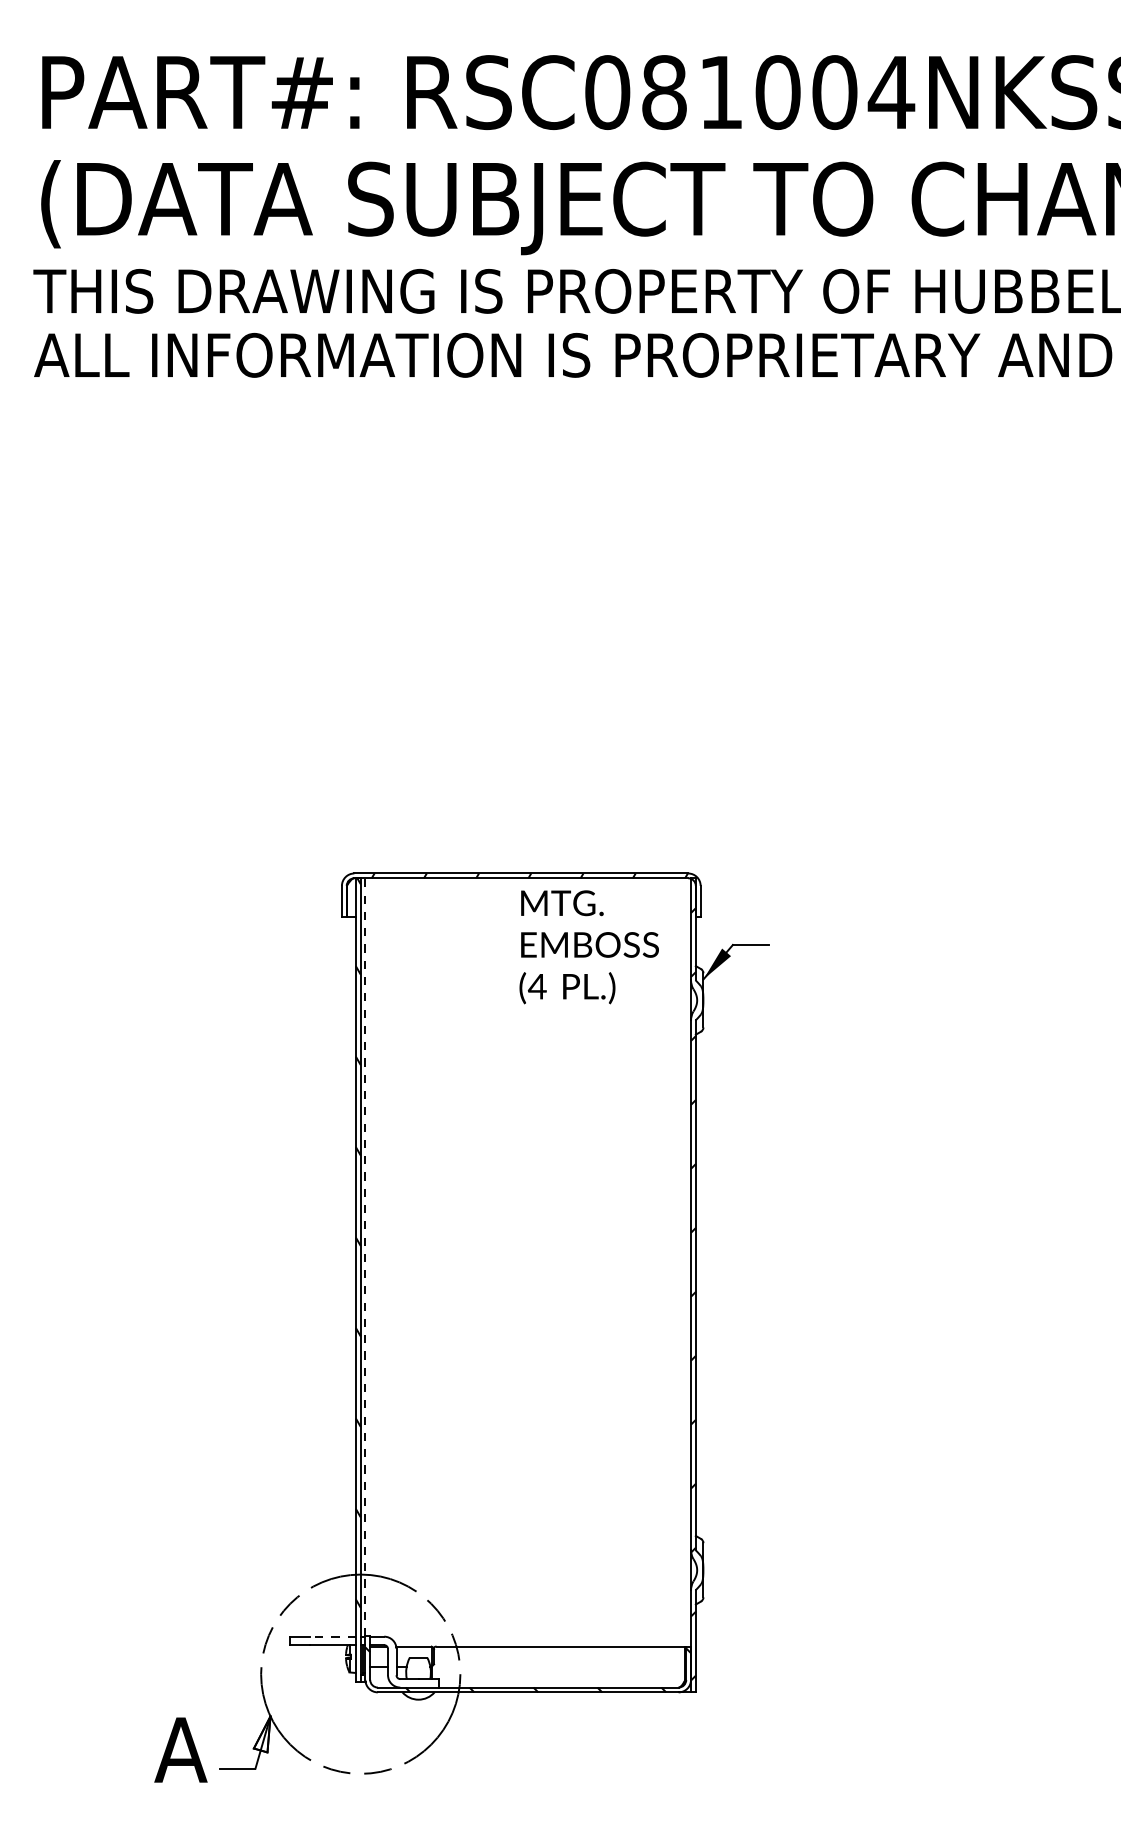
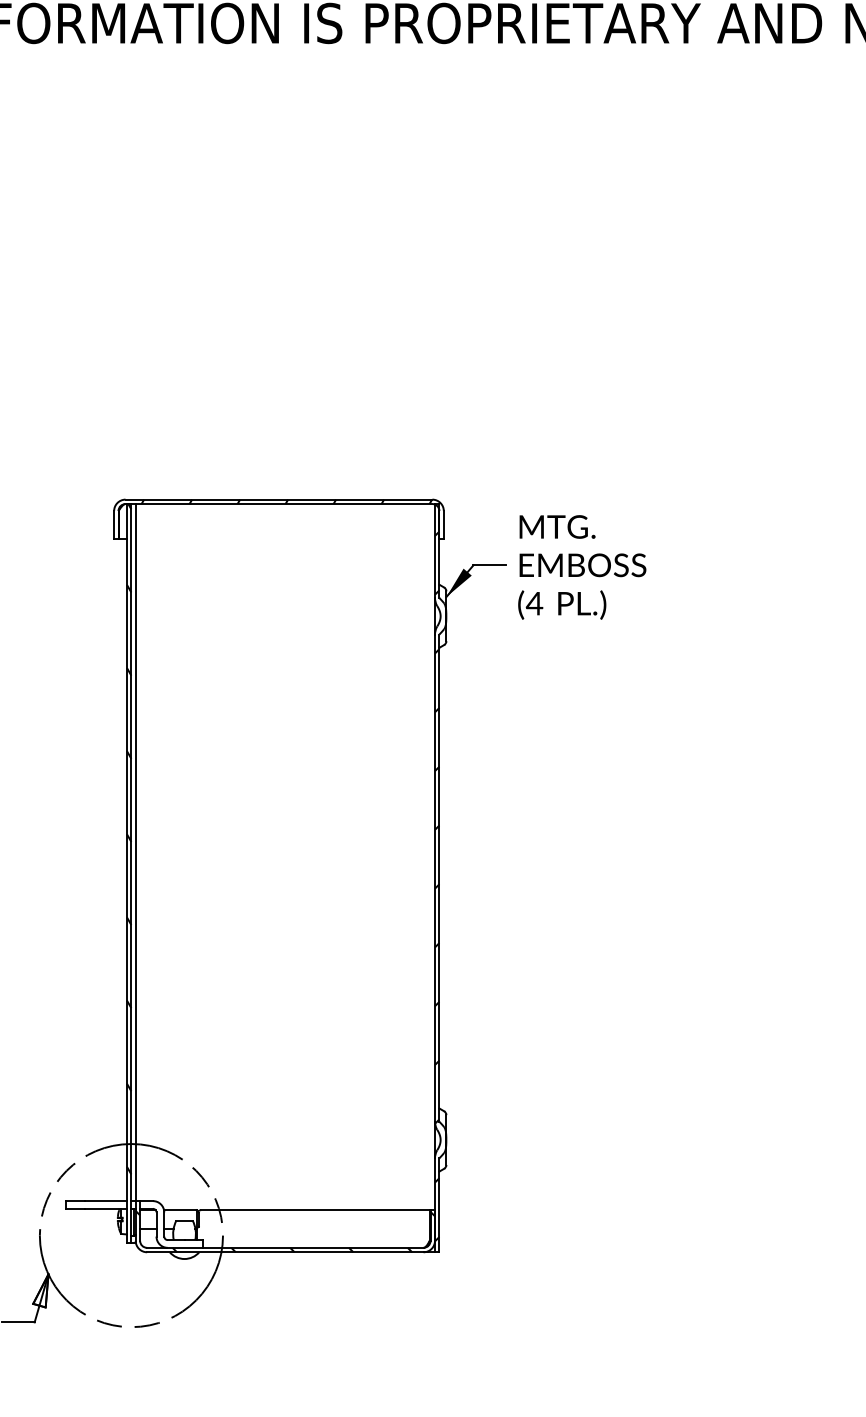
text: (588, 947) -> (581, 567), moved
line: (365, 1256) -> (135, 851), dashed -> solid
line: (332, 1636) -> (105, 1200), dashed -> solid

